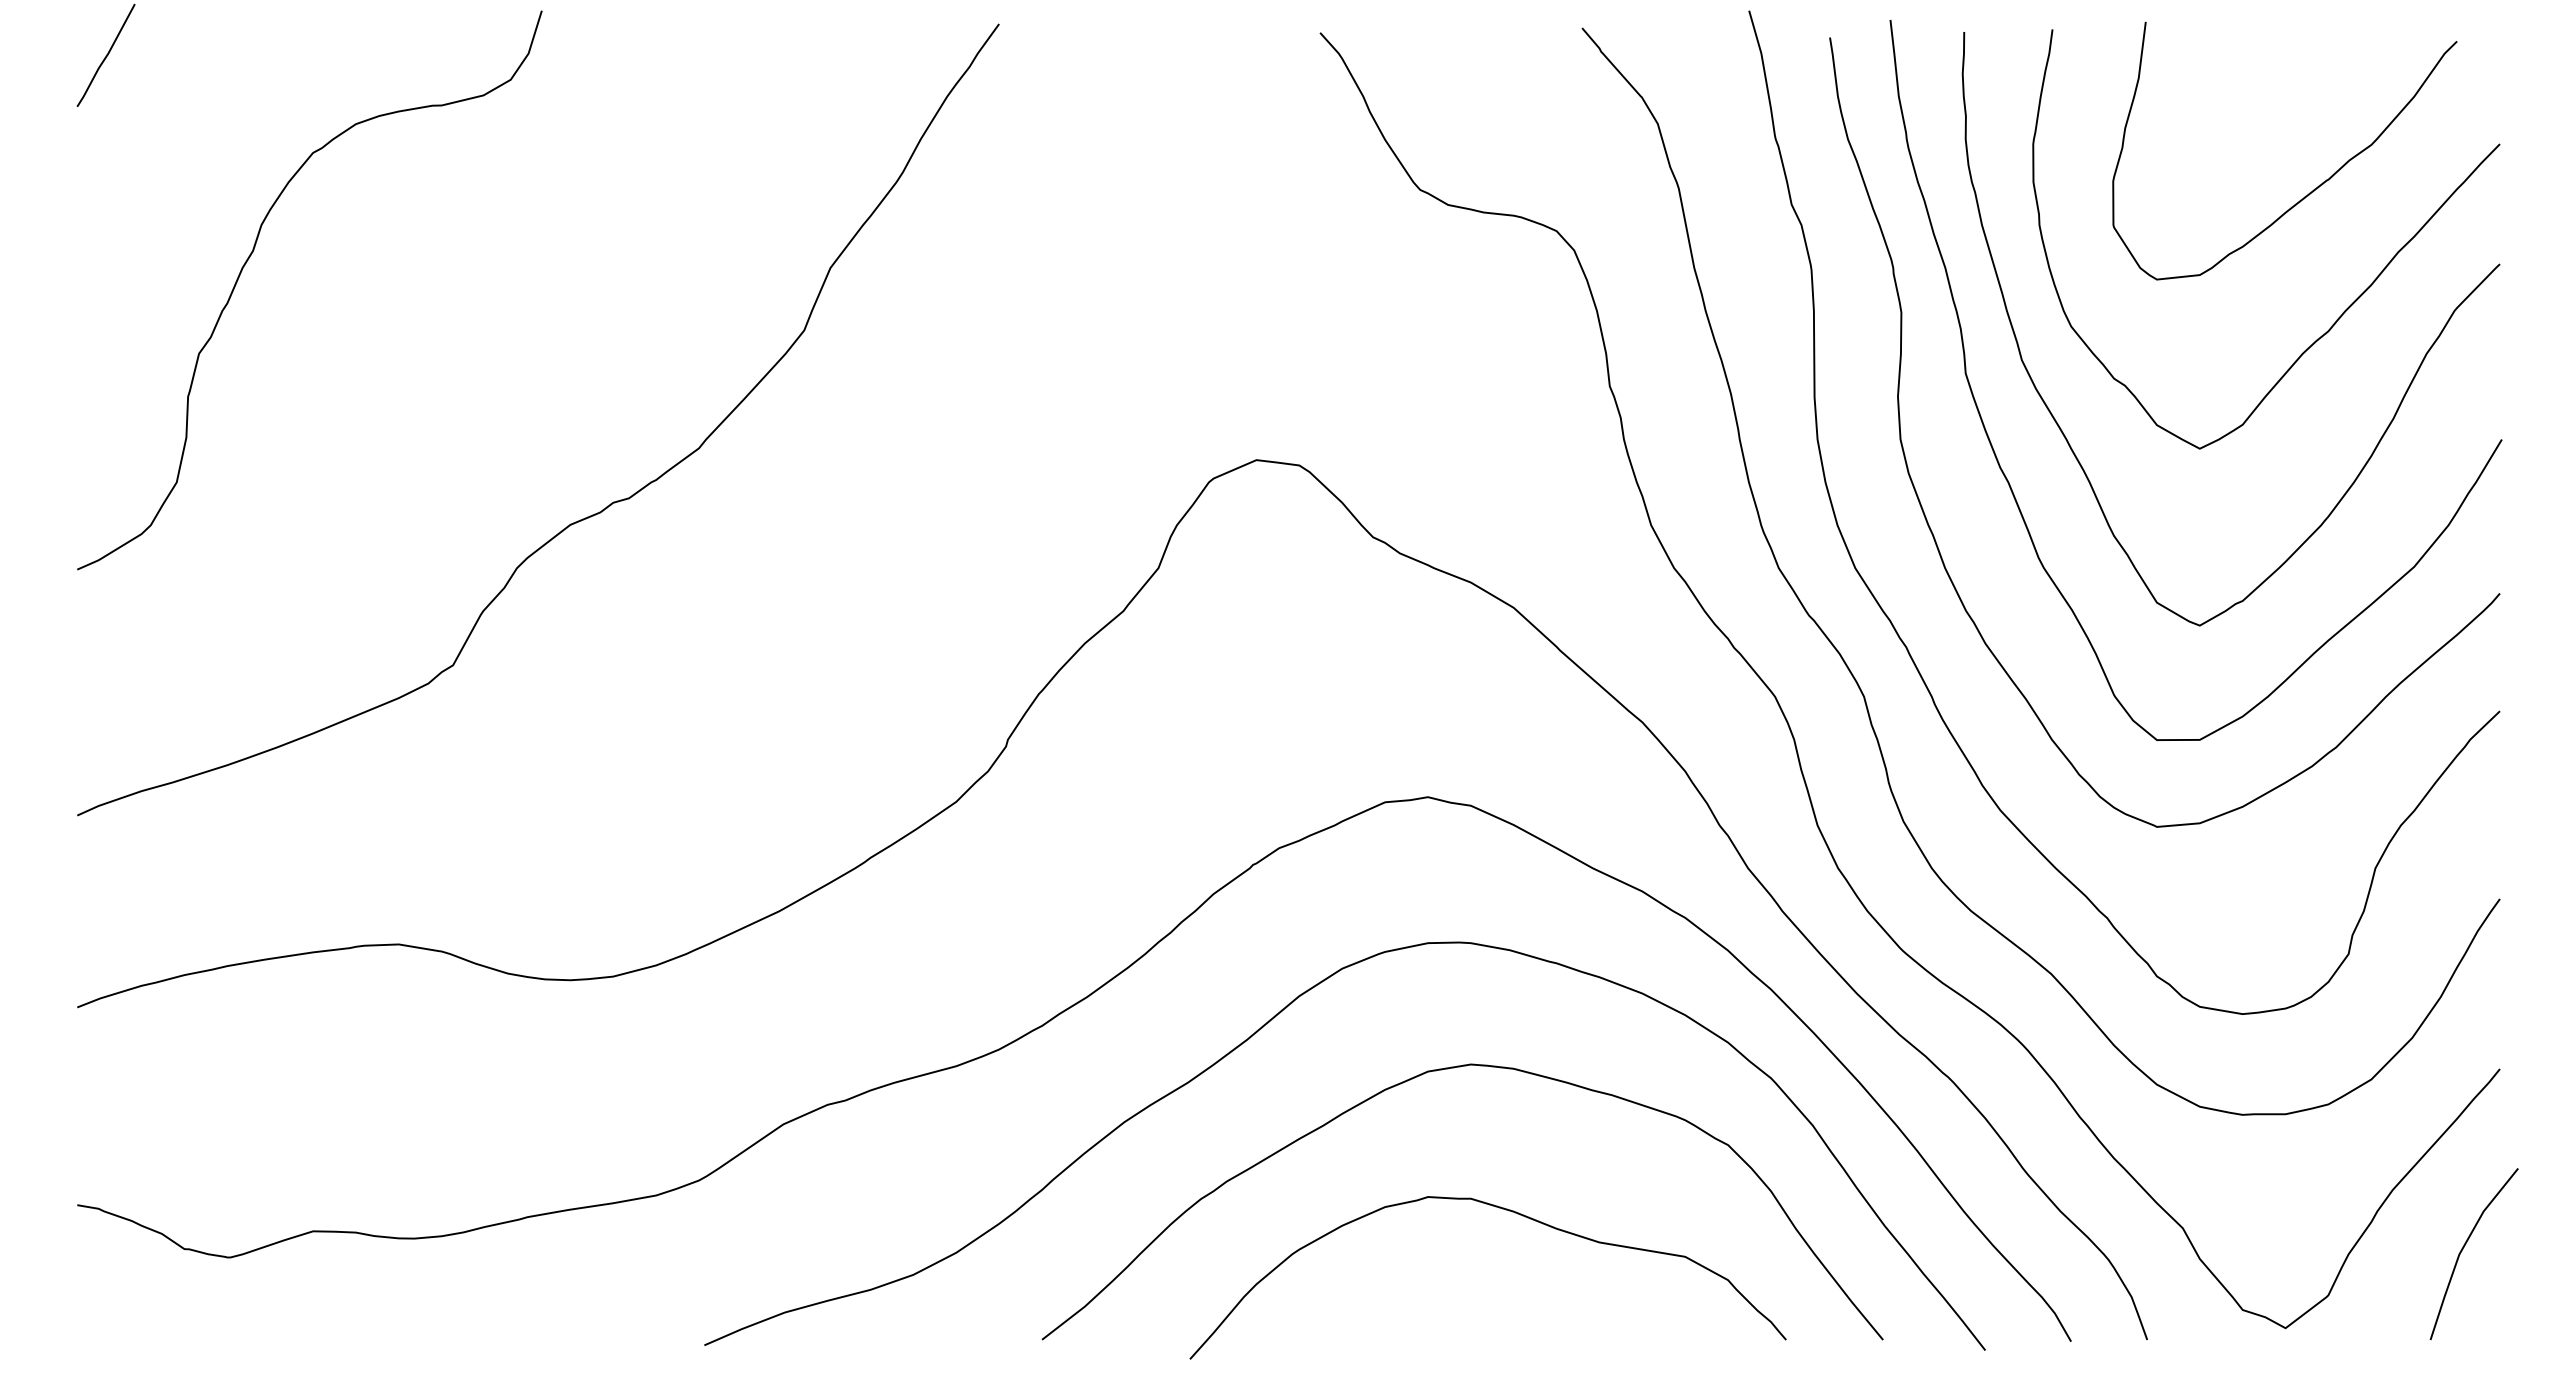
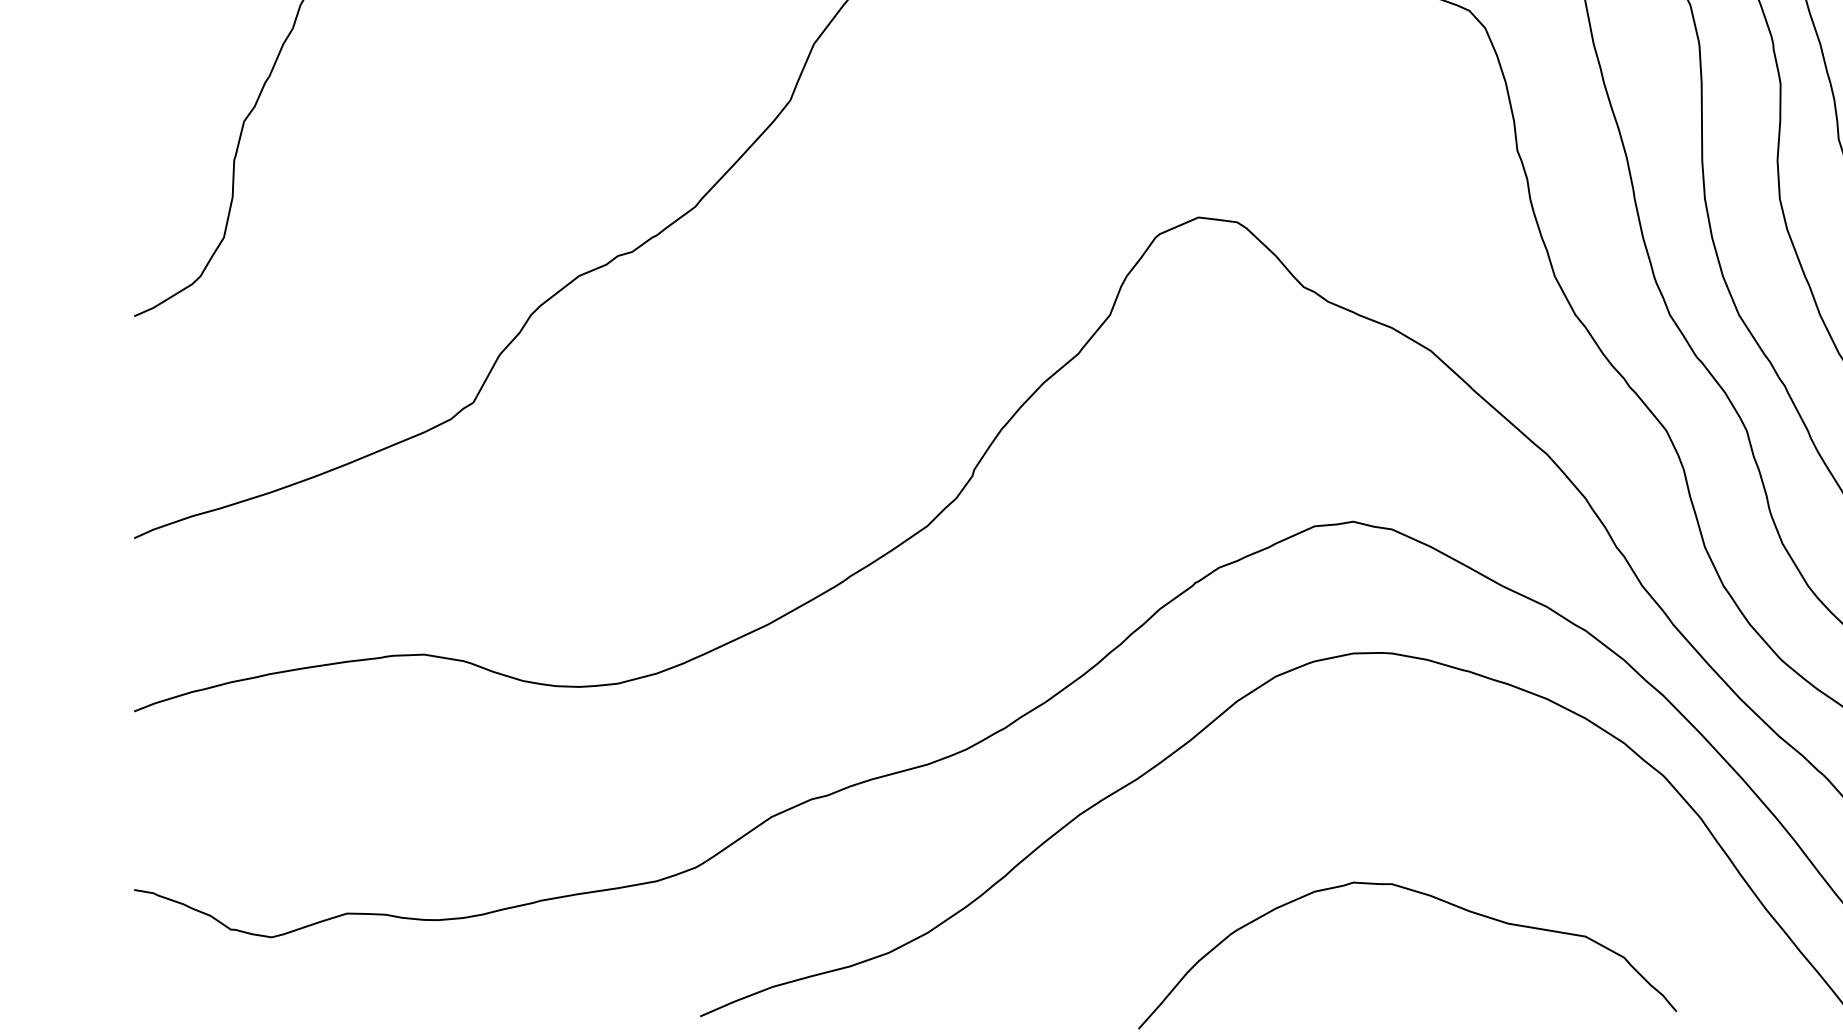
curve: (1410, 1080) -> (1337, 777), removed

